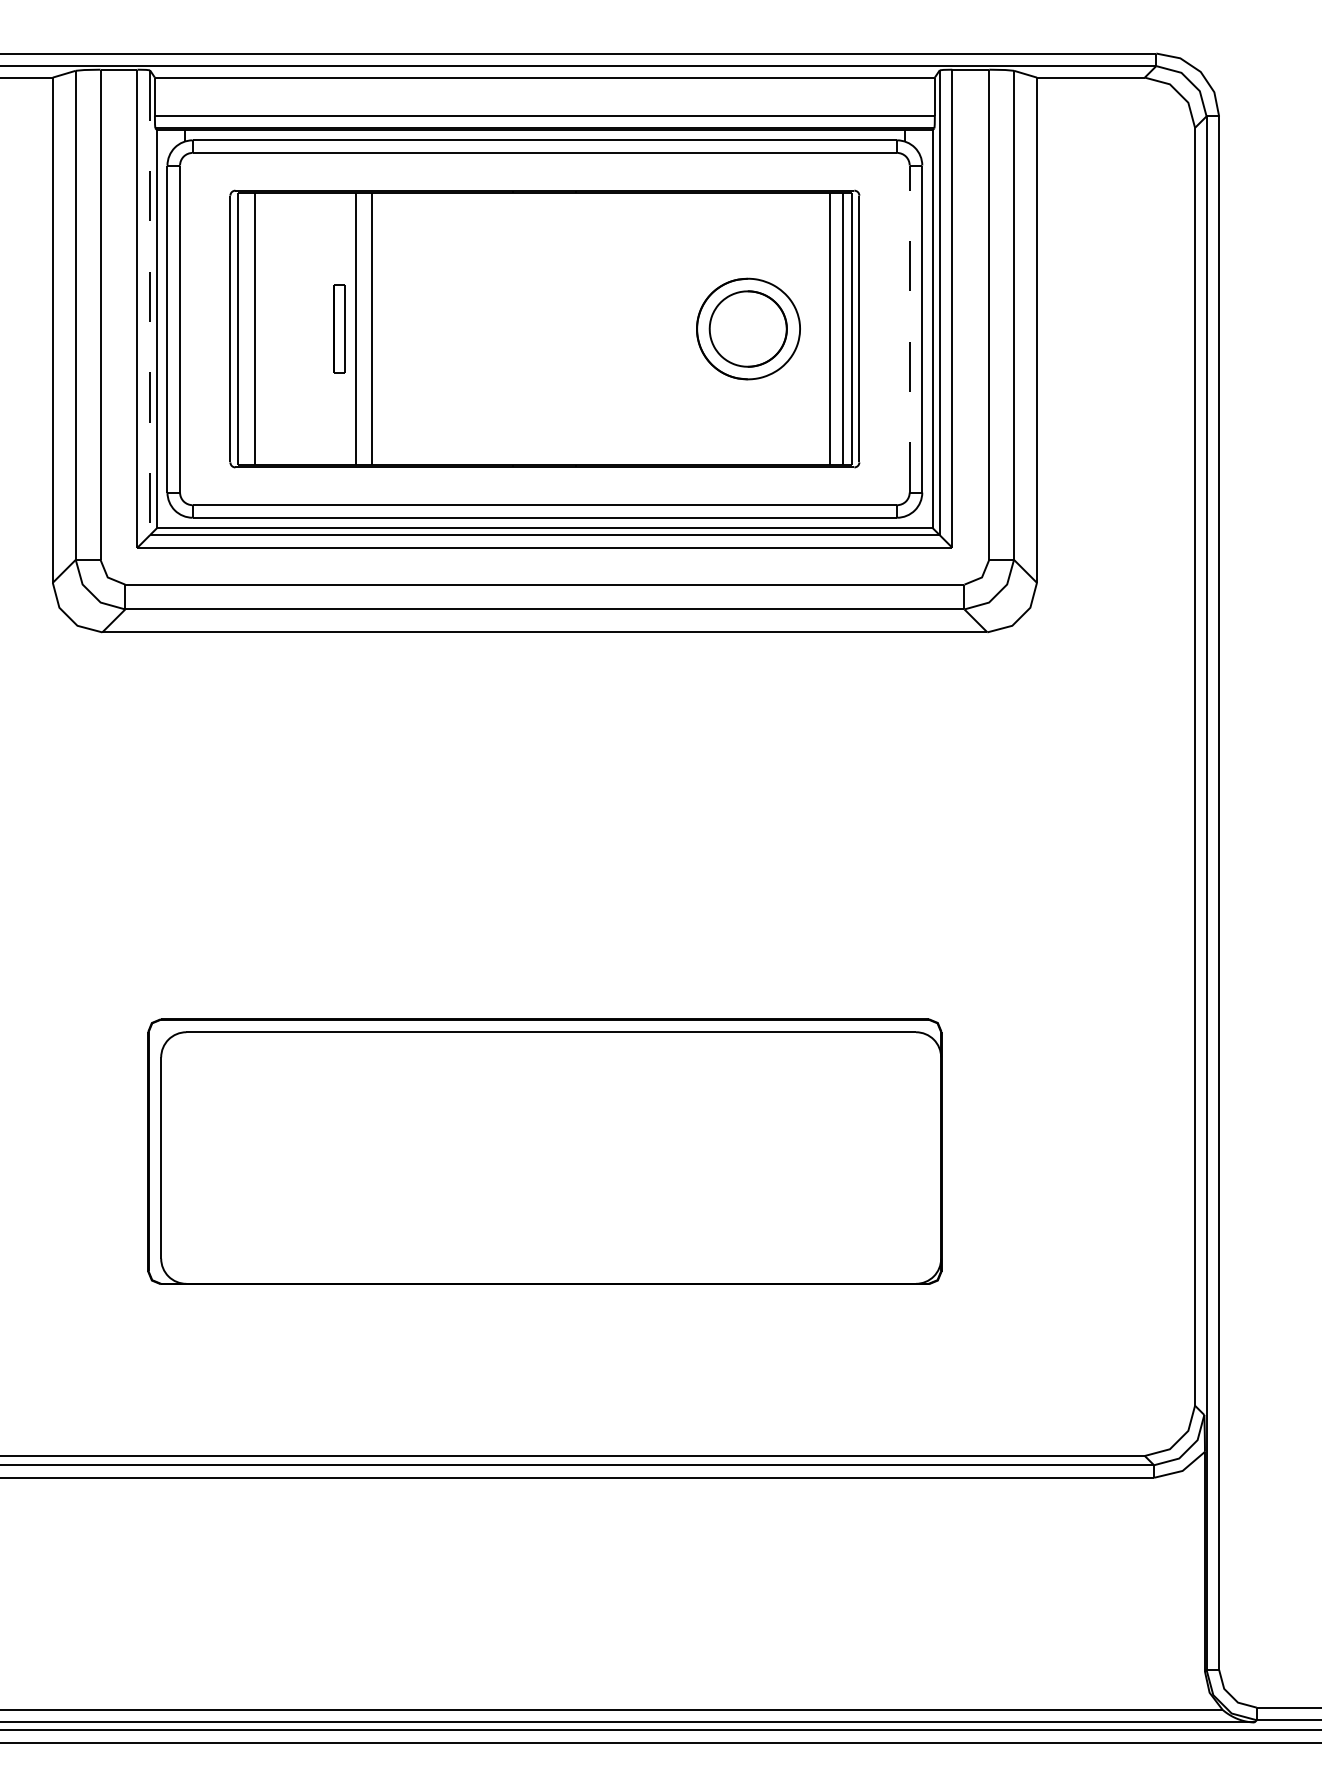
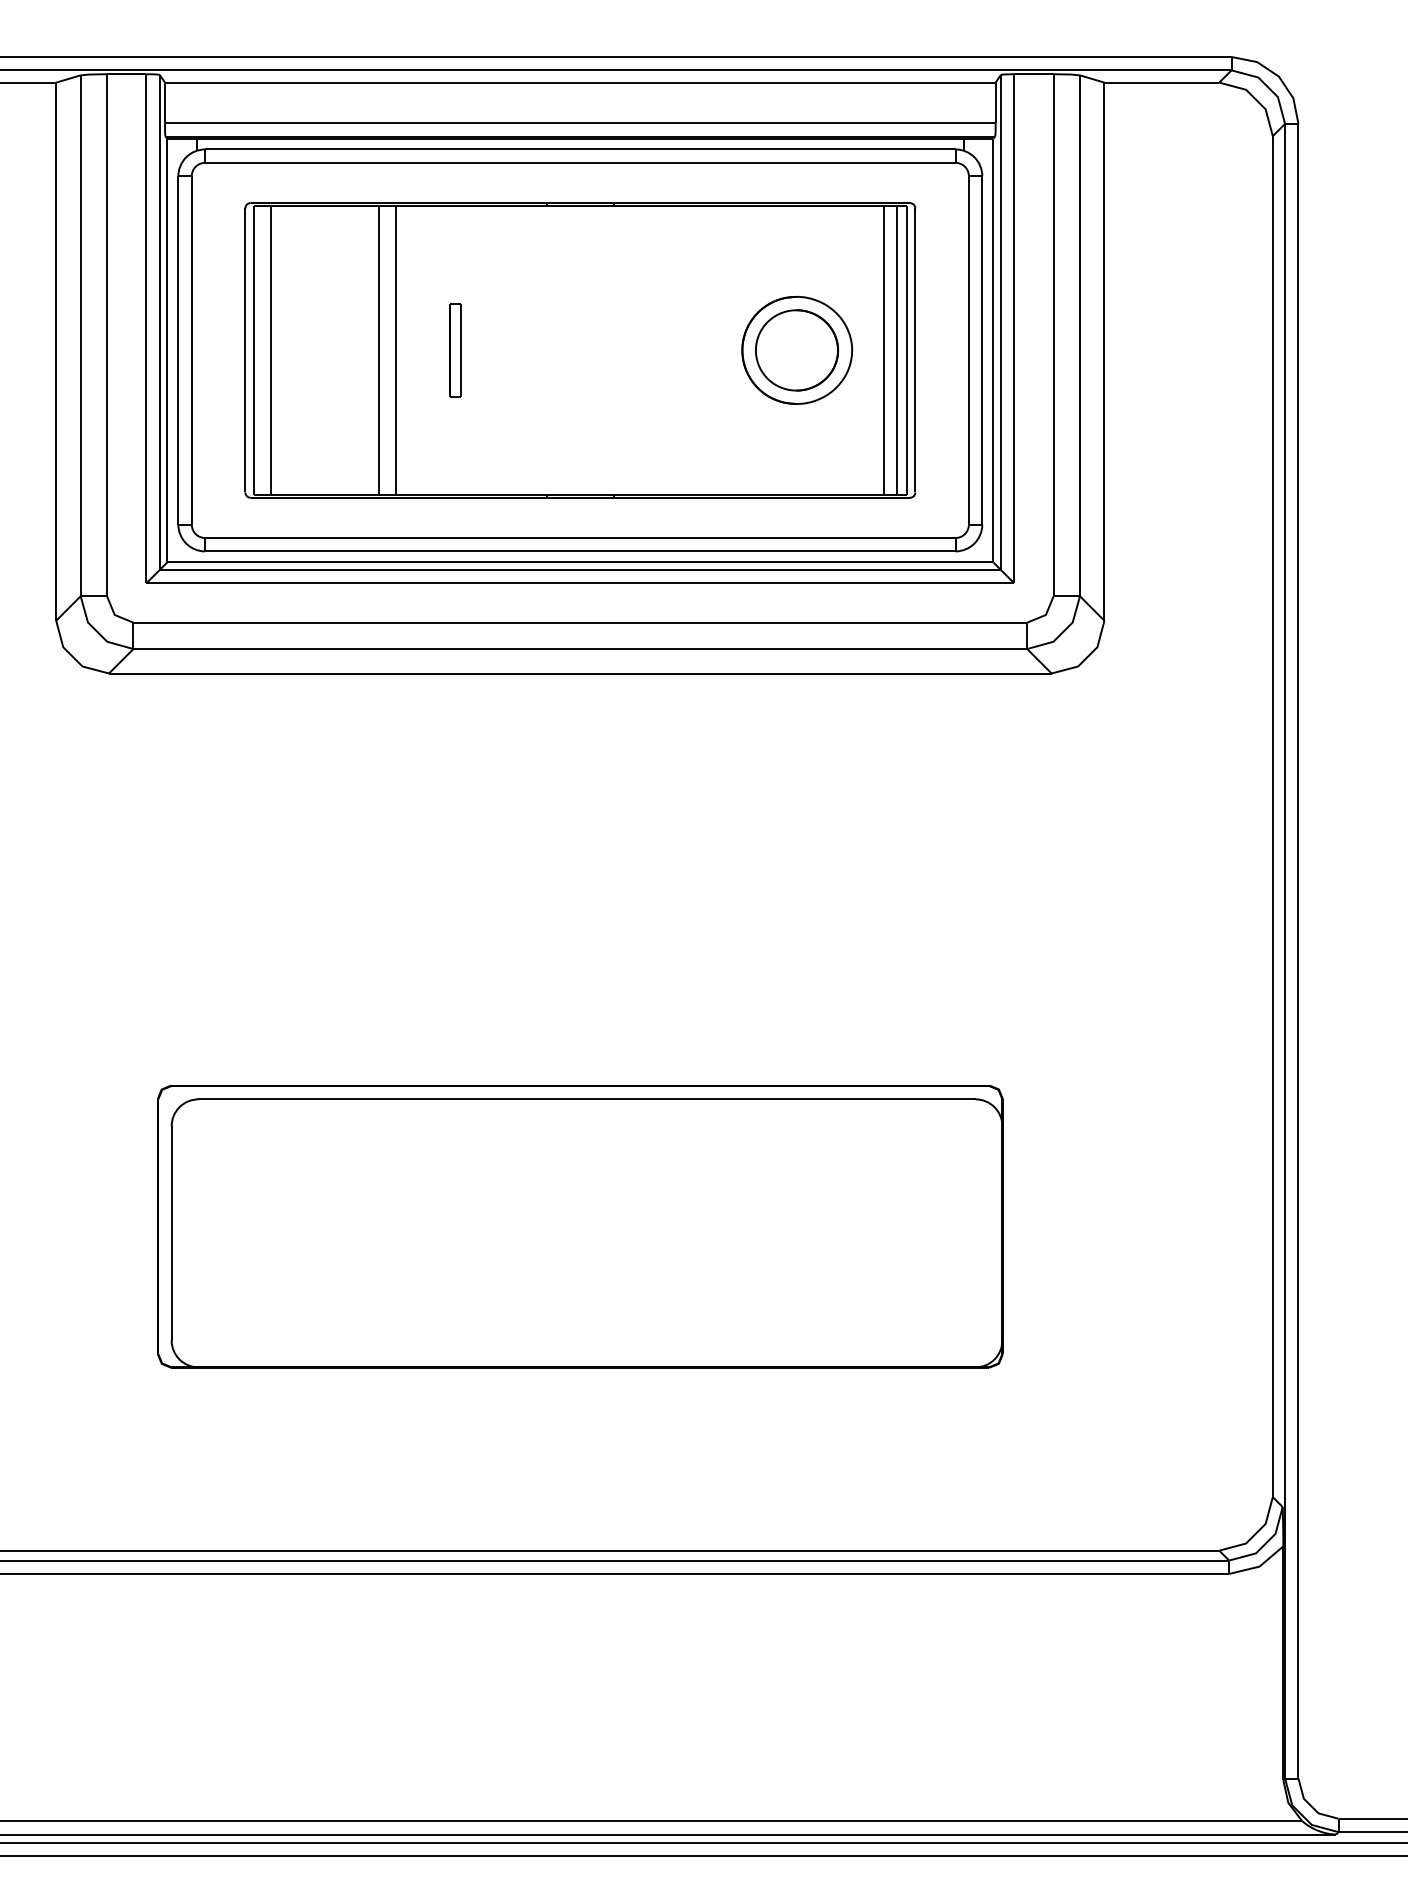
line: (149, 302) -> (159, 322), dashed -> solid
line: (909, 328) -> (968, 349), dashed -> solid
part: (339, 329) -> (455, 350), moved

